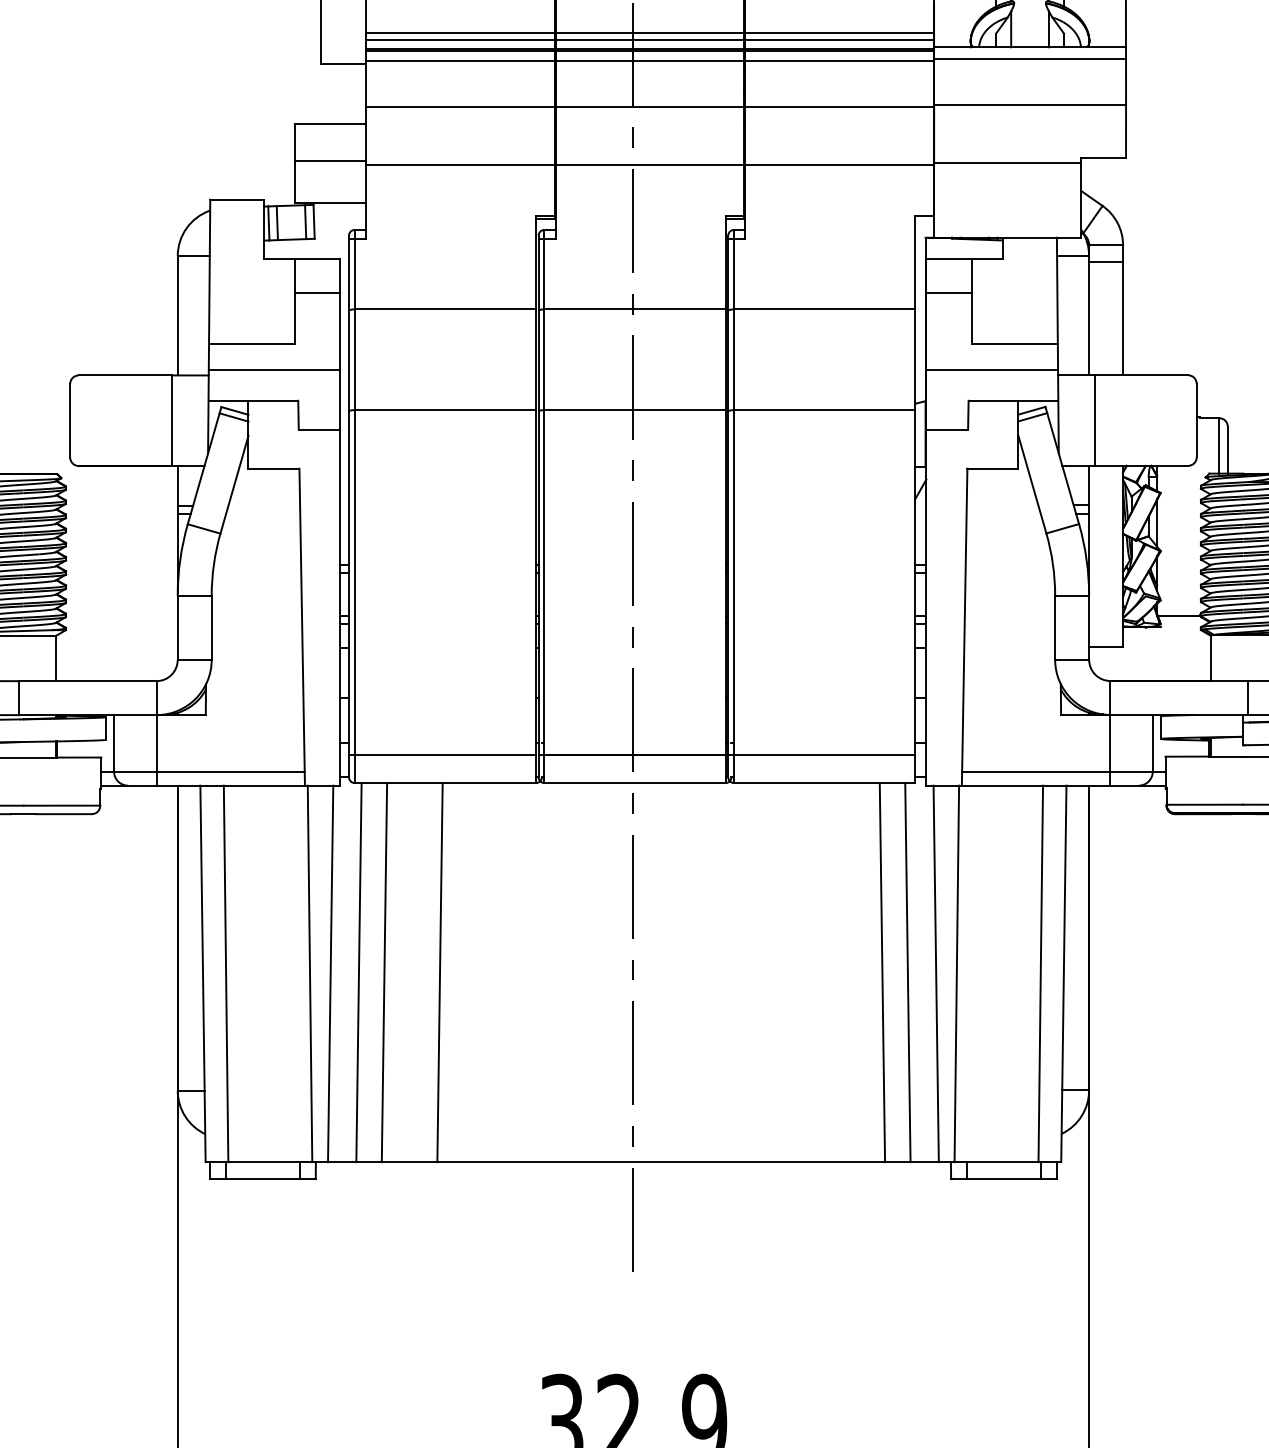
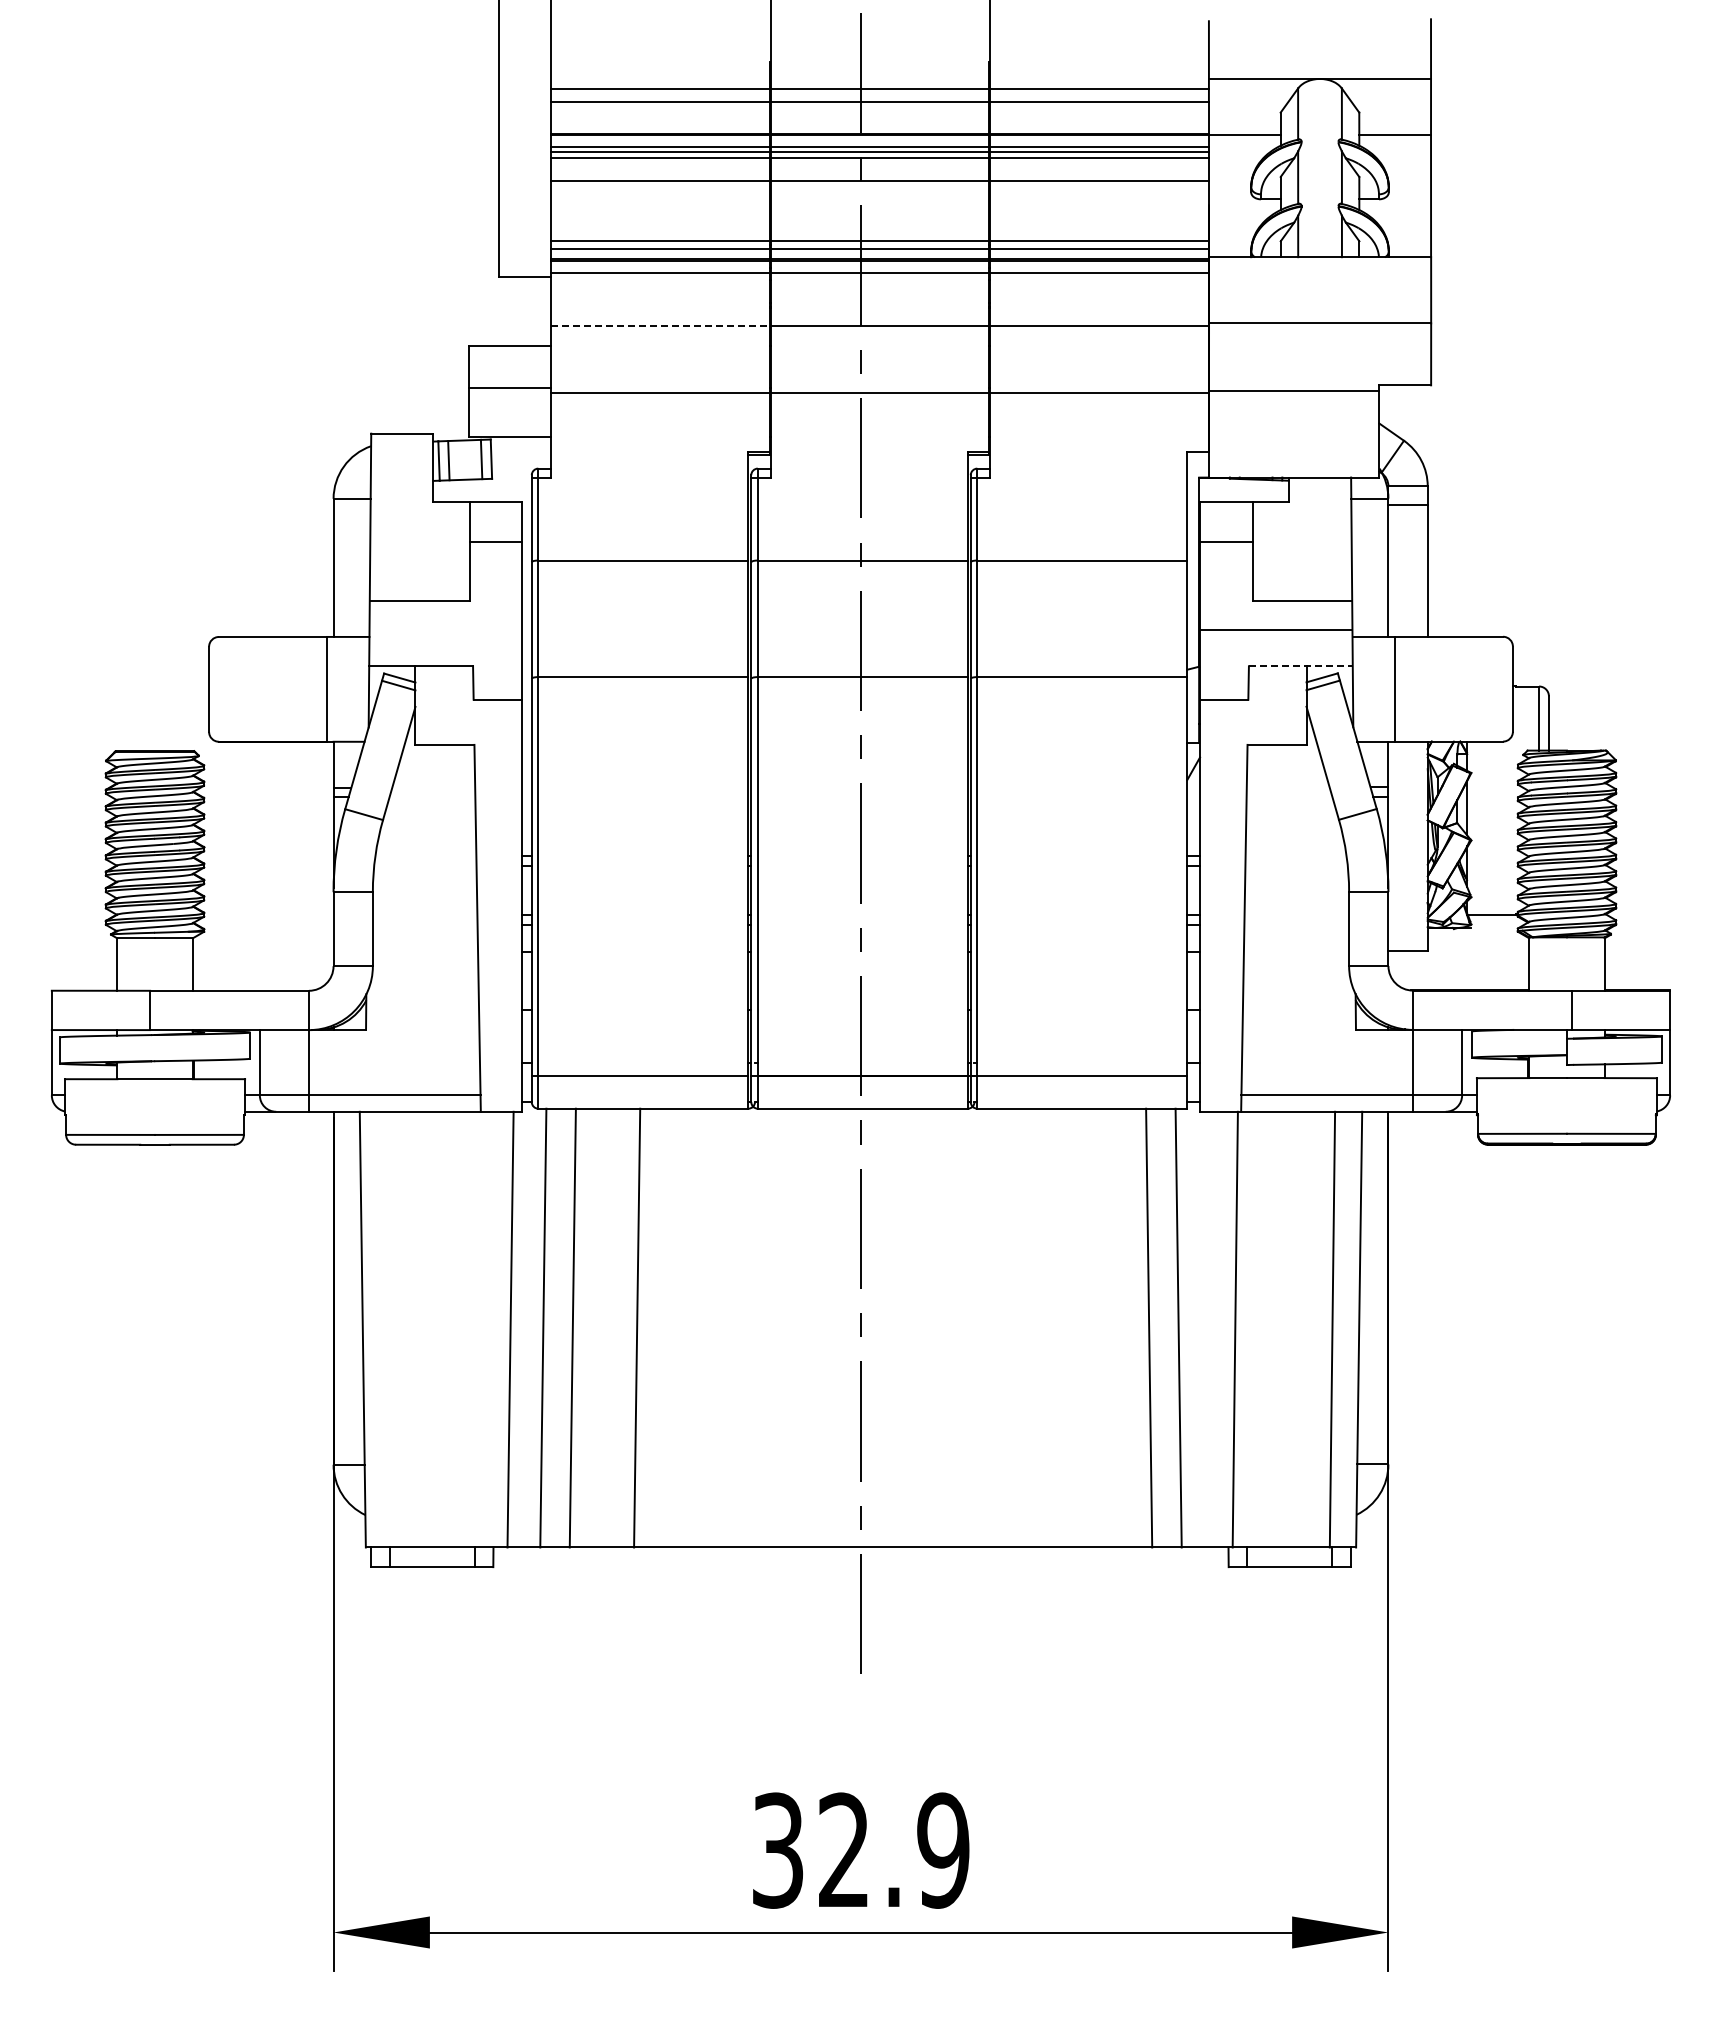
line: (1030, 58) -> (1320, 270), removed
line: (461, 107) -> (661, 326), solid -> dashed
line: (274, 369) -> (445, 630), removed
line: (1013, 400) -> (1300, 666), solid -> dashed
line: (226, 973) -> (389, 1329), removed
line: (309, 973) -> (486, 1329), removed
line: (936, 973) -> (1211, 1329), removed

